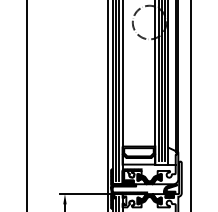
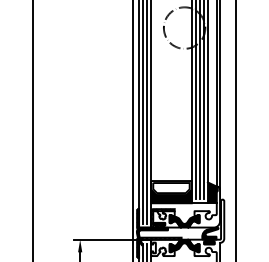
fill: (172, 155) -> (212, 192), added
fill: (138, 158) -> (170, 195), added

